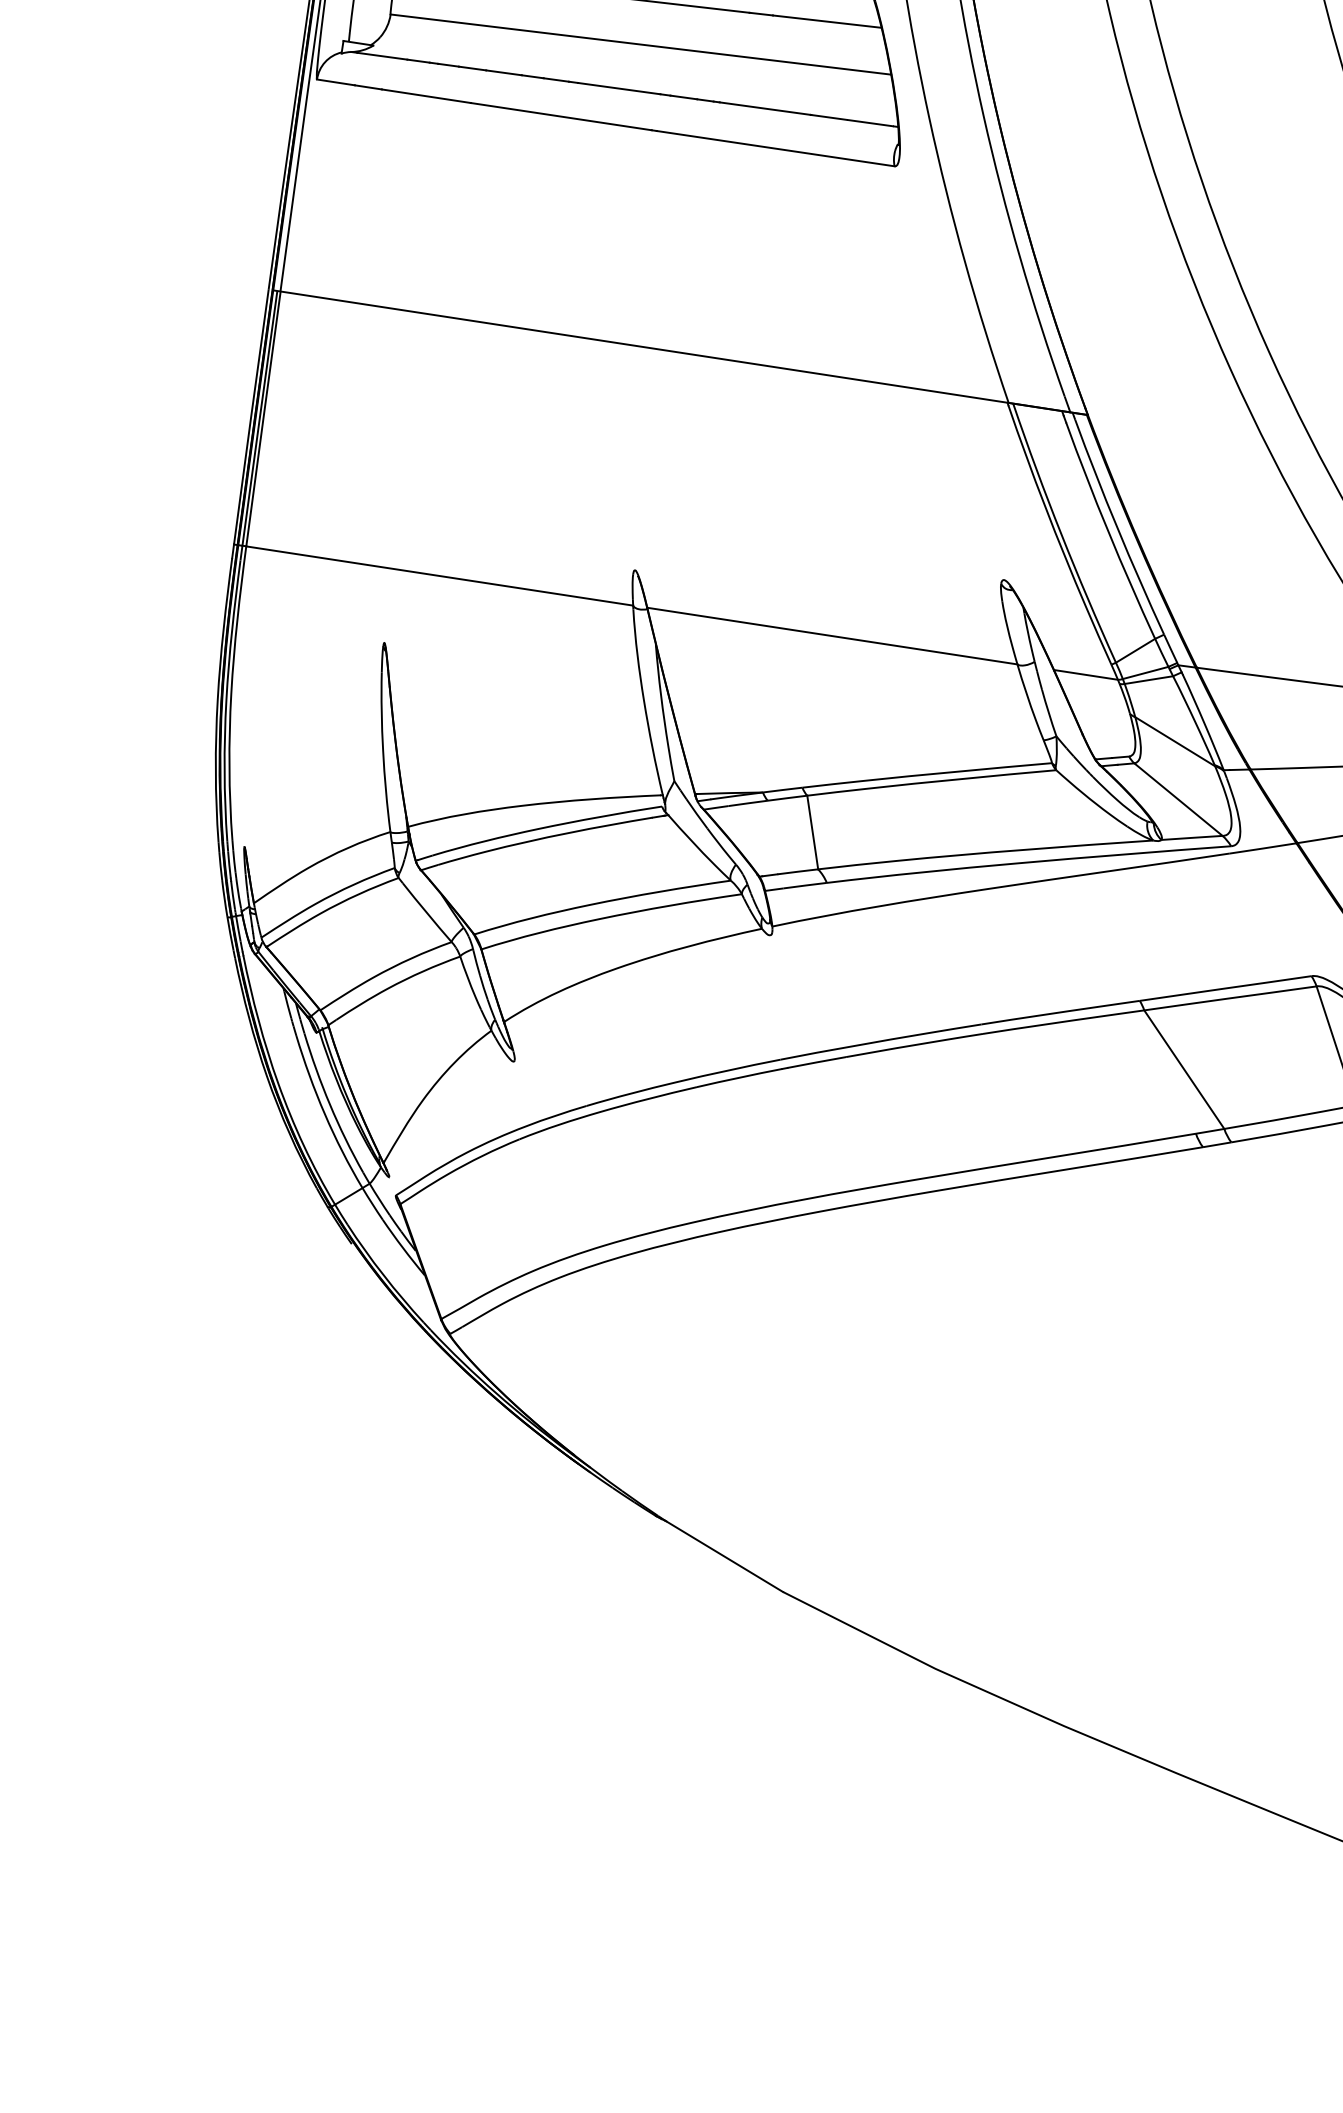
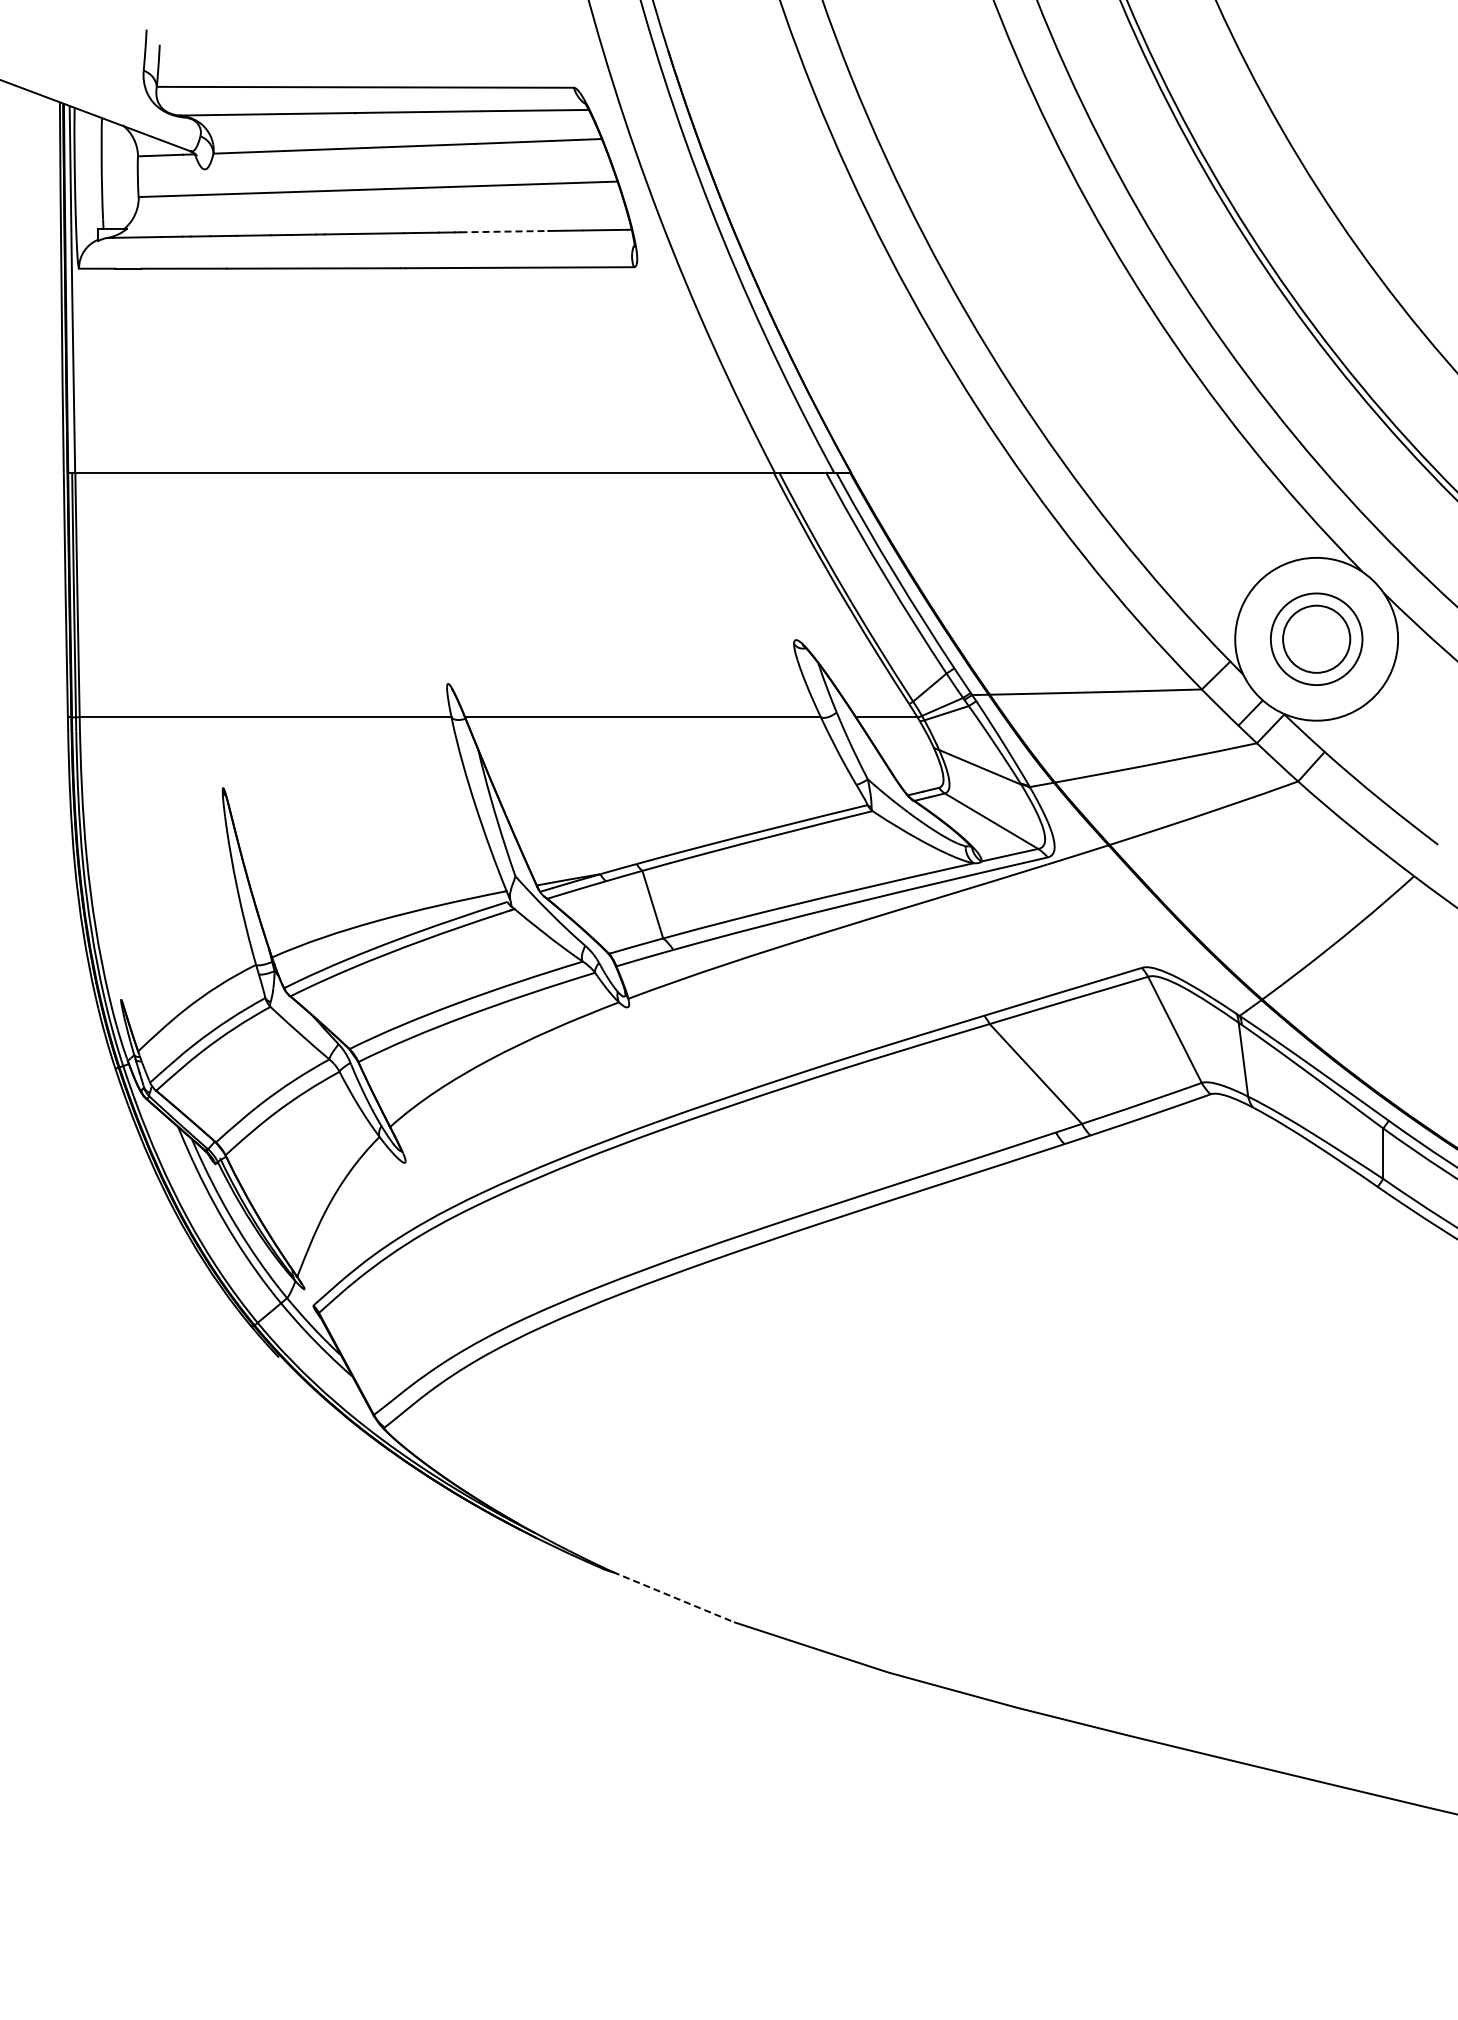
line: (765, 108) -> (504, 231), solid -> dashed
line: (723, 1556) -> (673, 1597), solid -> dashed

